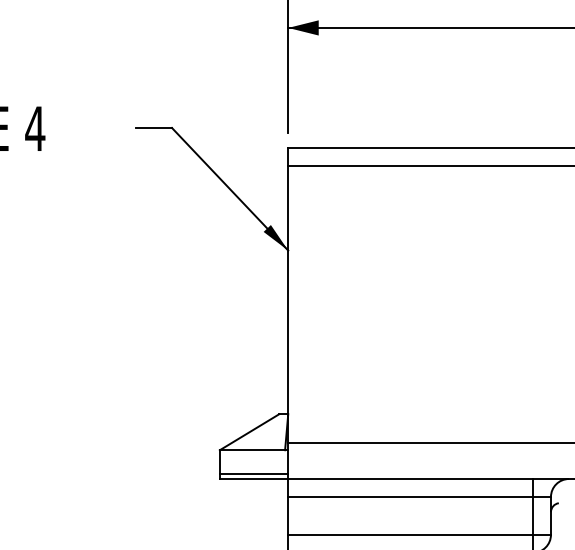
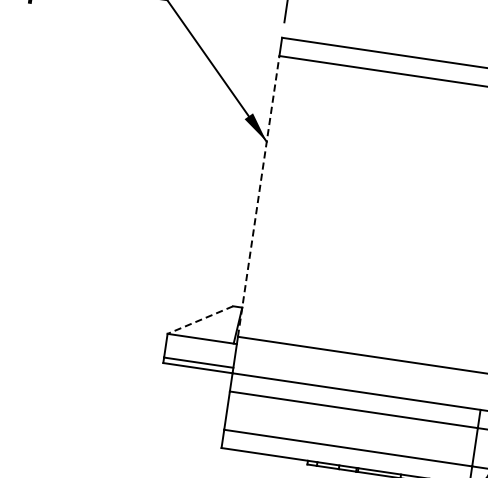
line: (288, 304) -> (258, 196), solid -> dashed
line: (249, 432) -> (200, 320), solid -> dashed

